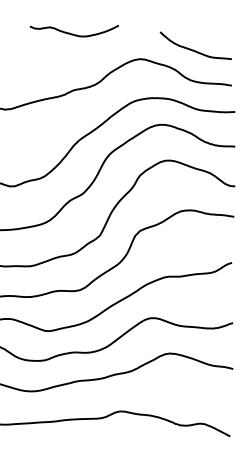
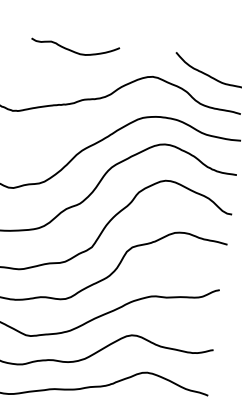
curve: (73, 33) -> (73, 50), moved

